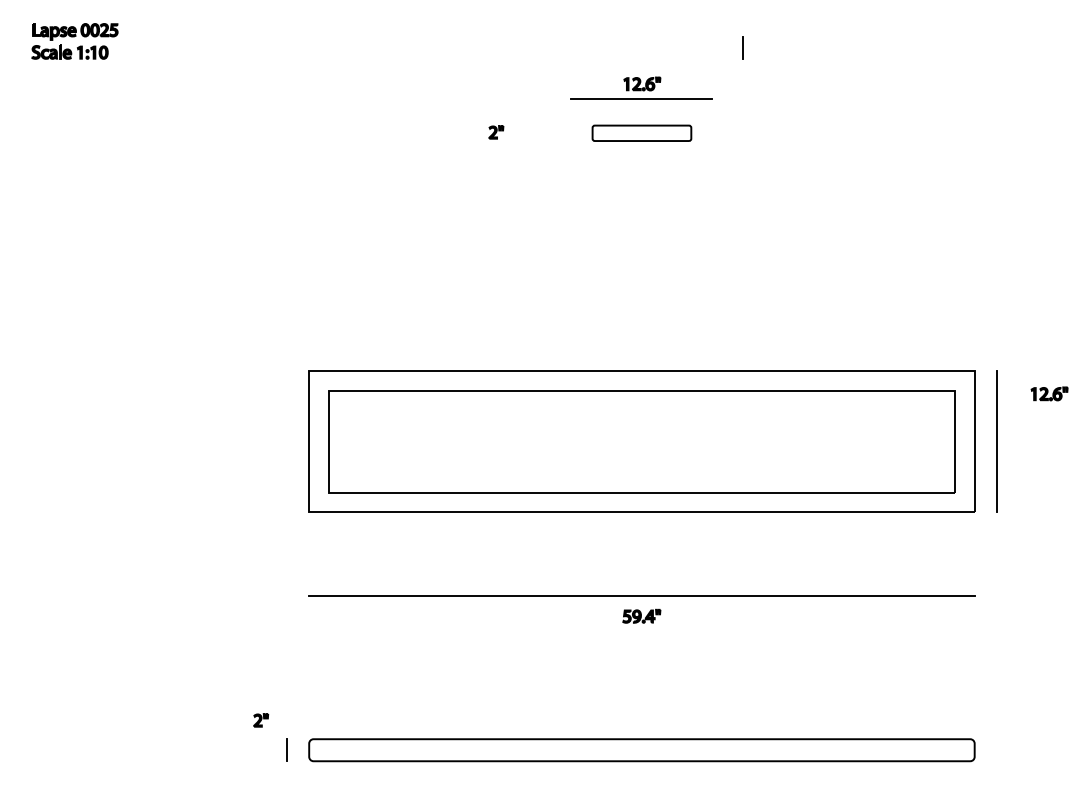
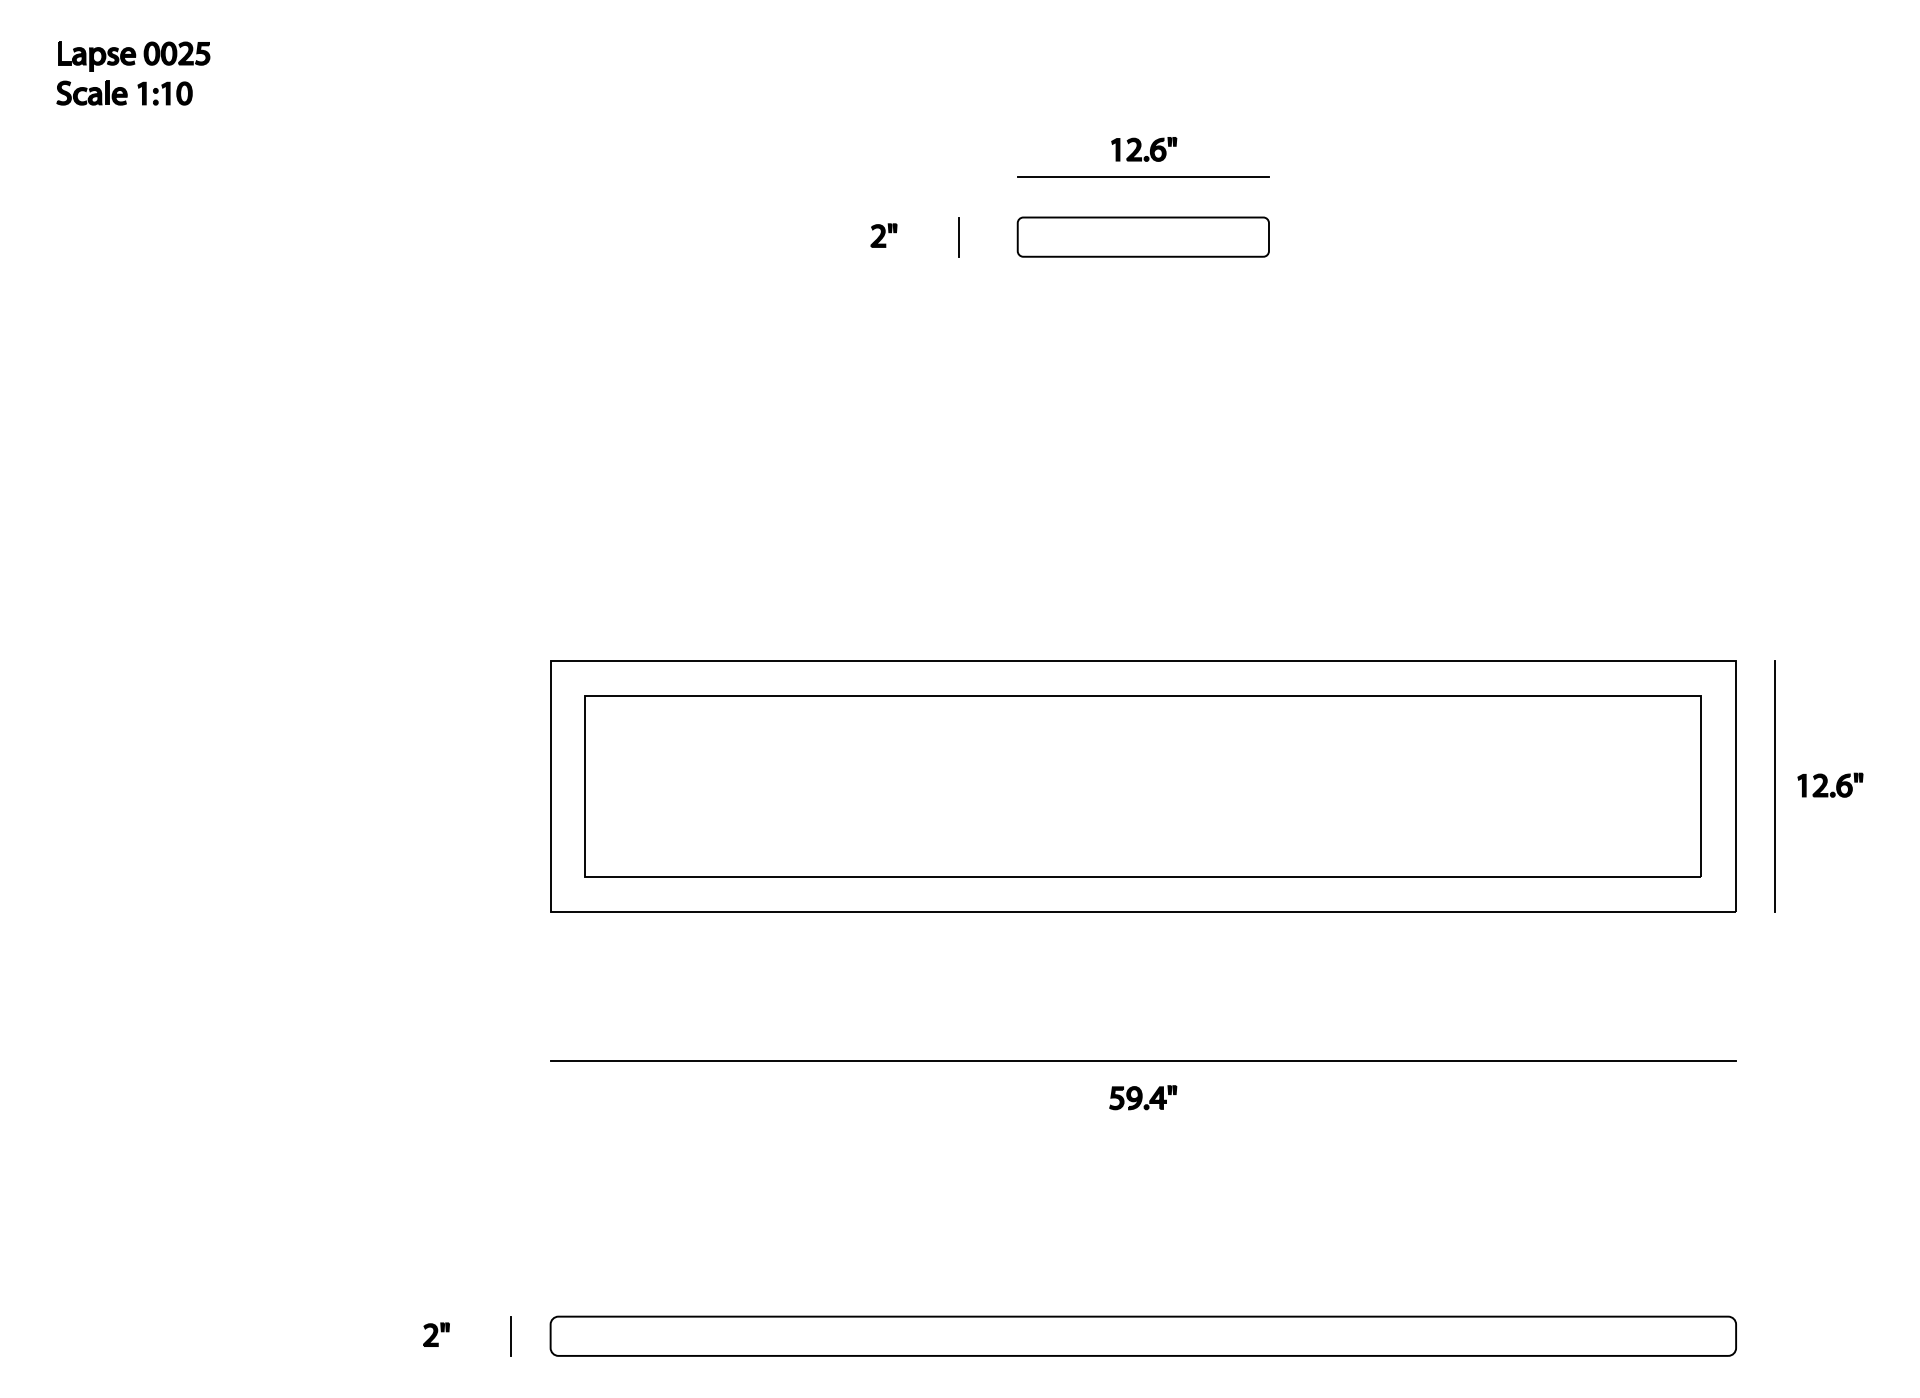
line: (742, 47) -> (957, 235), moved
part: (641, 133) -> (1142, 237), size x1.43
part: (1049, 393) -> (1830, 784), moved
part: (261, 720) -> (437, 1334), moved

